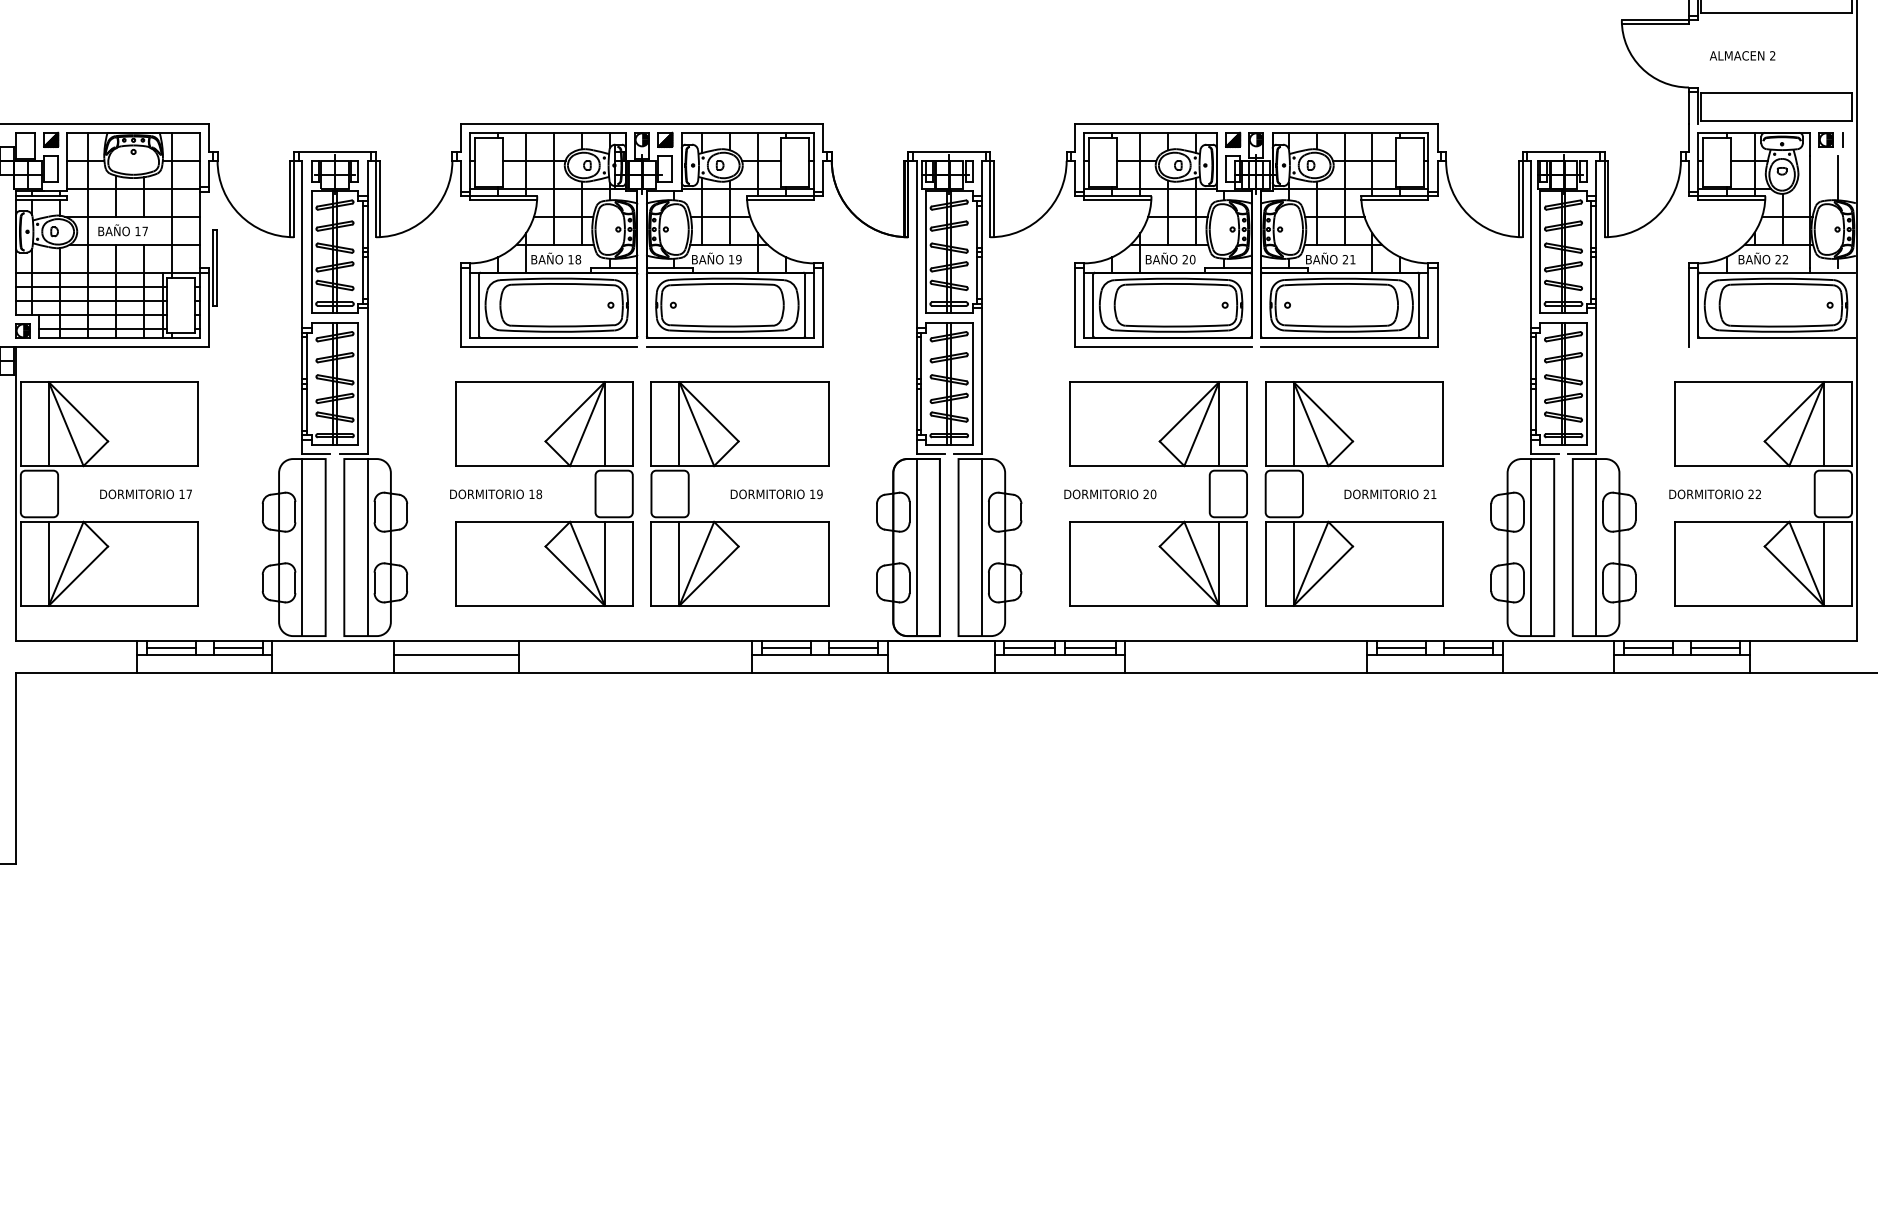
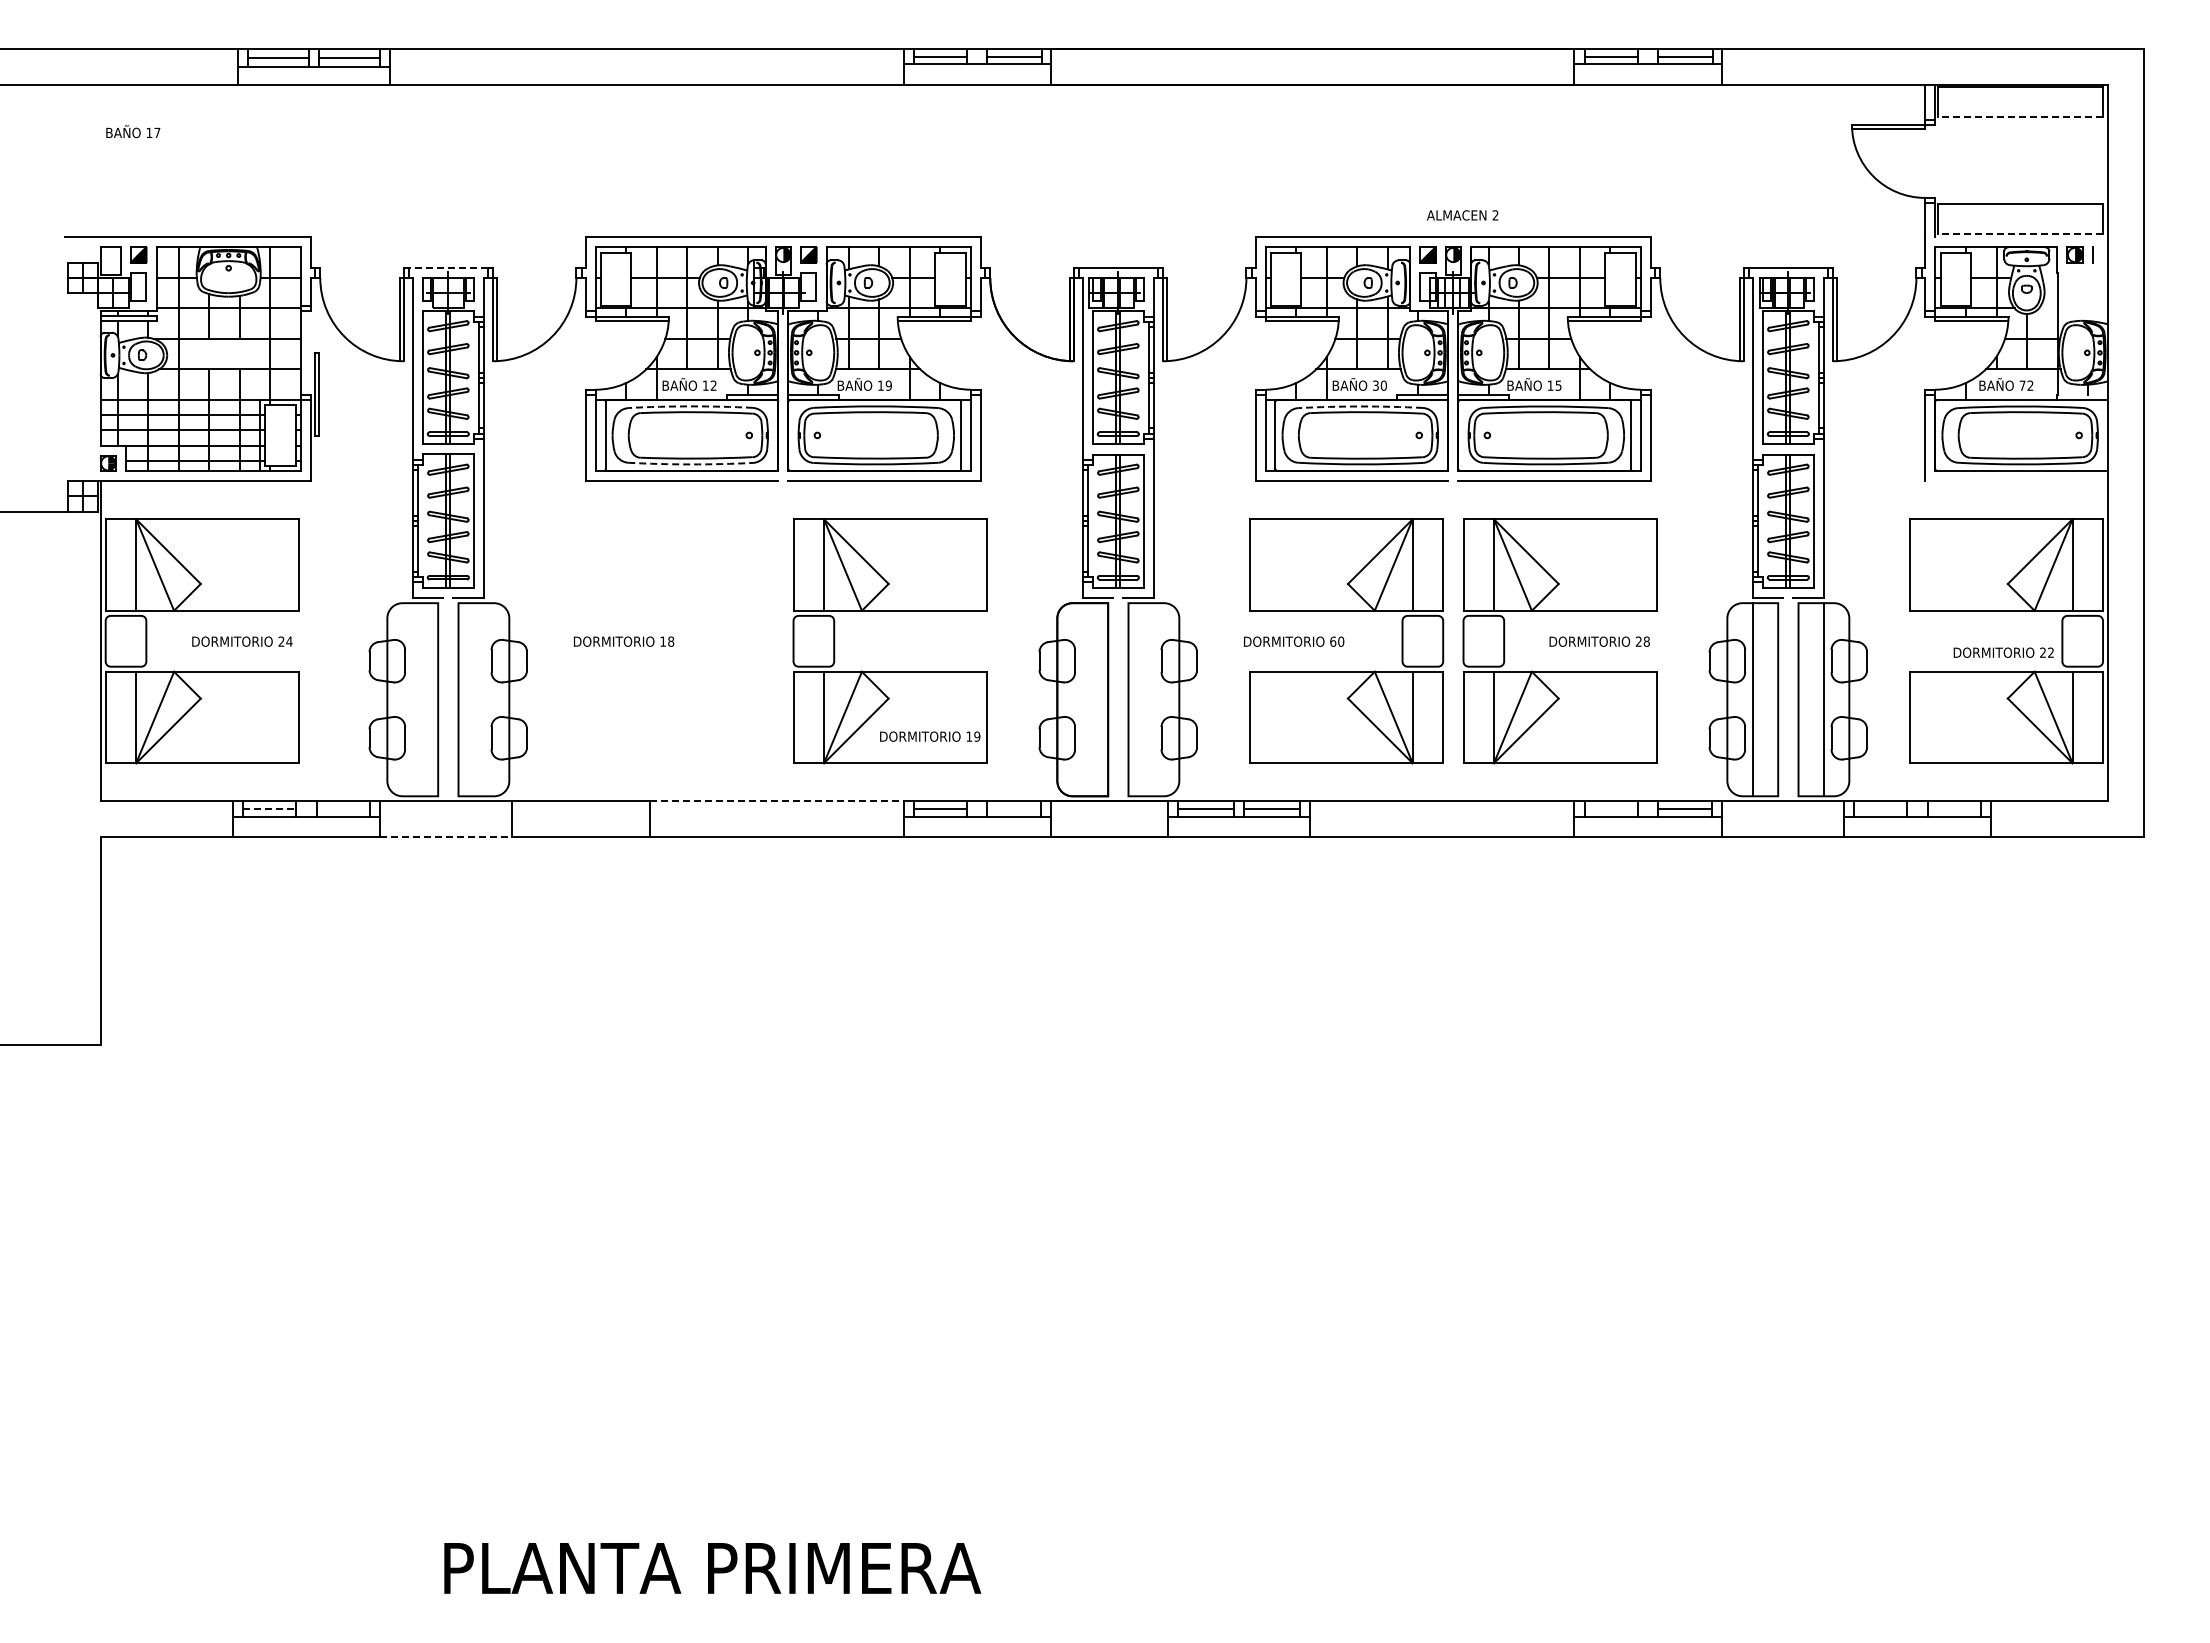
line: (1776, 13) -> (2020, 117), solid -> dashed
text: (1742, 55) -> (1462, 215), moved
line: (1776, 121) -> (2020, 234), solid -> dashed
line: (335, 151) -> (448, 267), solid -> dashed
line: (1838, 177) -> (2088, 296), removed
text: (123, 230) -> (133, 131), moved
text: (578, 259) -> (713, 385), 18 -> 12
text: (1185, 259) -> (1375, 385), 20 -> 30
text: (1349, 259) -> (1554, 385), 21 -> 15
text: (1778, 259) -> (2022, 385), 22 -> 72
arc: (556, 278) -> (690, 406), solid -> dashed
arc: (1171, 278) -> (1360, 406), solid -> dashed
arc: (556, 331) -> (690, 464), solid -> dashed
part: (544, 466) -> (676, 611), removed
text: (185, 494) -> (285, 641), 17 -> 24
text: (777, 494) -> (930, 736), moved
text: (1146, 494) -> (1333, 641), 20 -> 60
text: (1433, 494) -> (1646, 641), 21 -> 28
text: (1714, 494) -> (2003, 652), moved
line: (302, 547) -> (412, 699), removed
line: (367, 547) -> (483, 699), removed
line: (916, 547) -> (1082, 699), removed
line: (981, 547) -> (1153, 699), removed
line: (636, 640) -> (777, 801), solid -> dashed
line: (171, 648) -> (269, 809), solid -> dashed
line: (237, 648) -> (342, 809), removed
line: (853, 648) -> (1013, 809), removed
line: (1401, 648) -> (1611, 809), removed
line: (1647, 648) -> (1880, 809), removed
line: (1715, 648) -> (1954, 809), removed
line: (456, 654) -> (580, 816), removed
line: (333, 672) -> (446, 836), solid -> dashed

